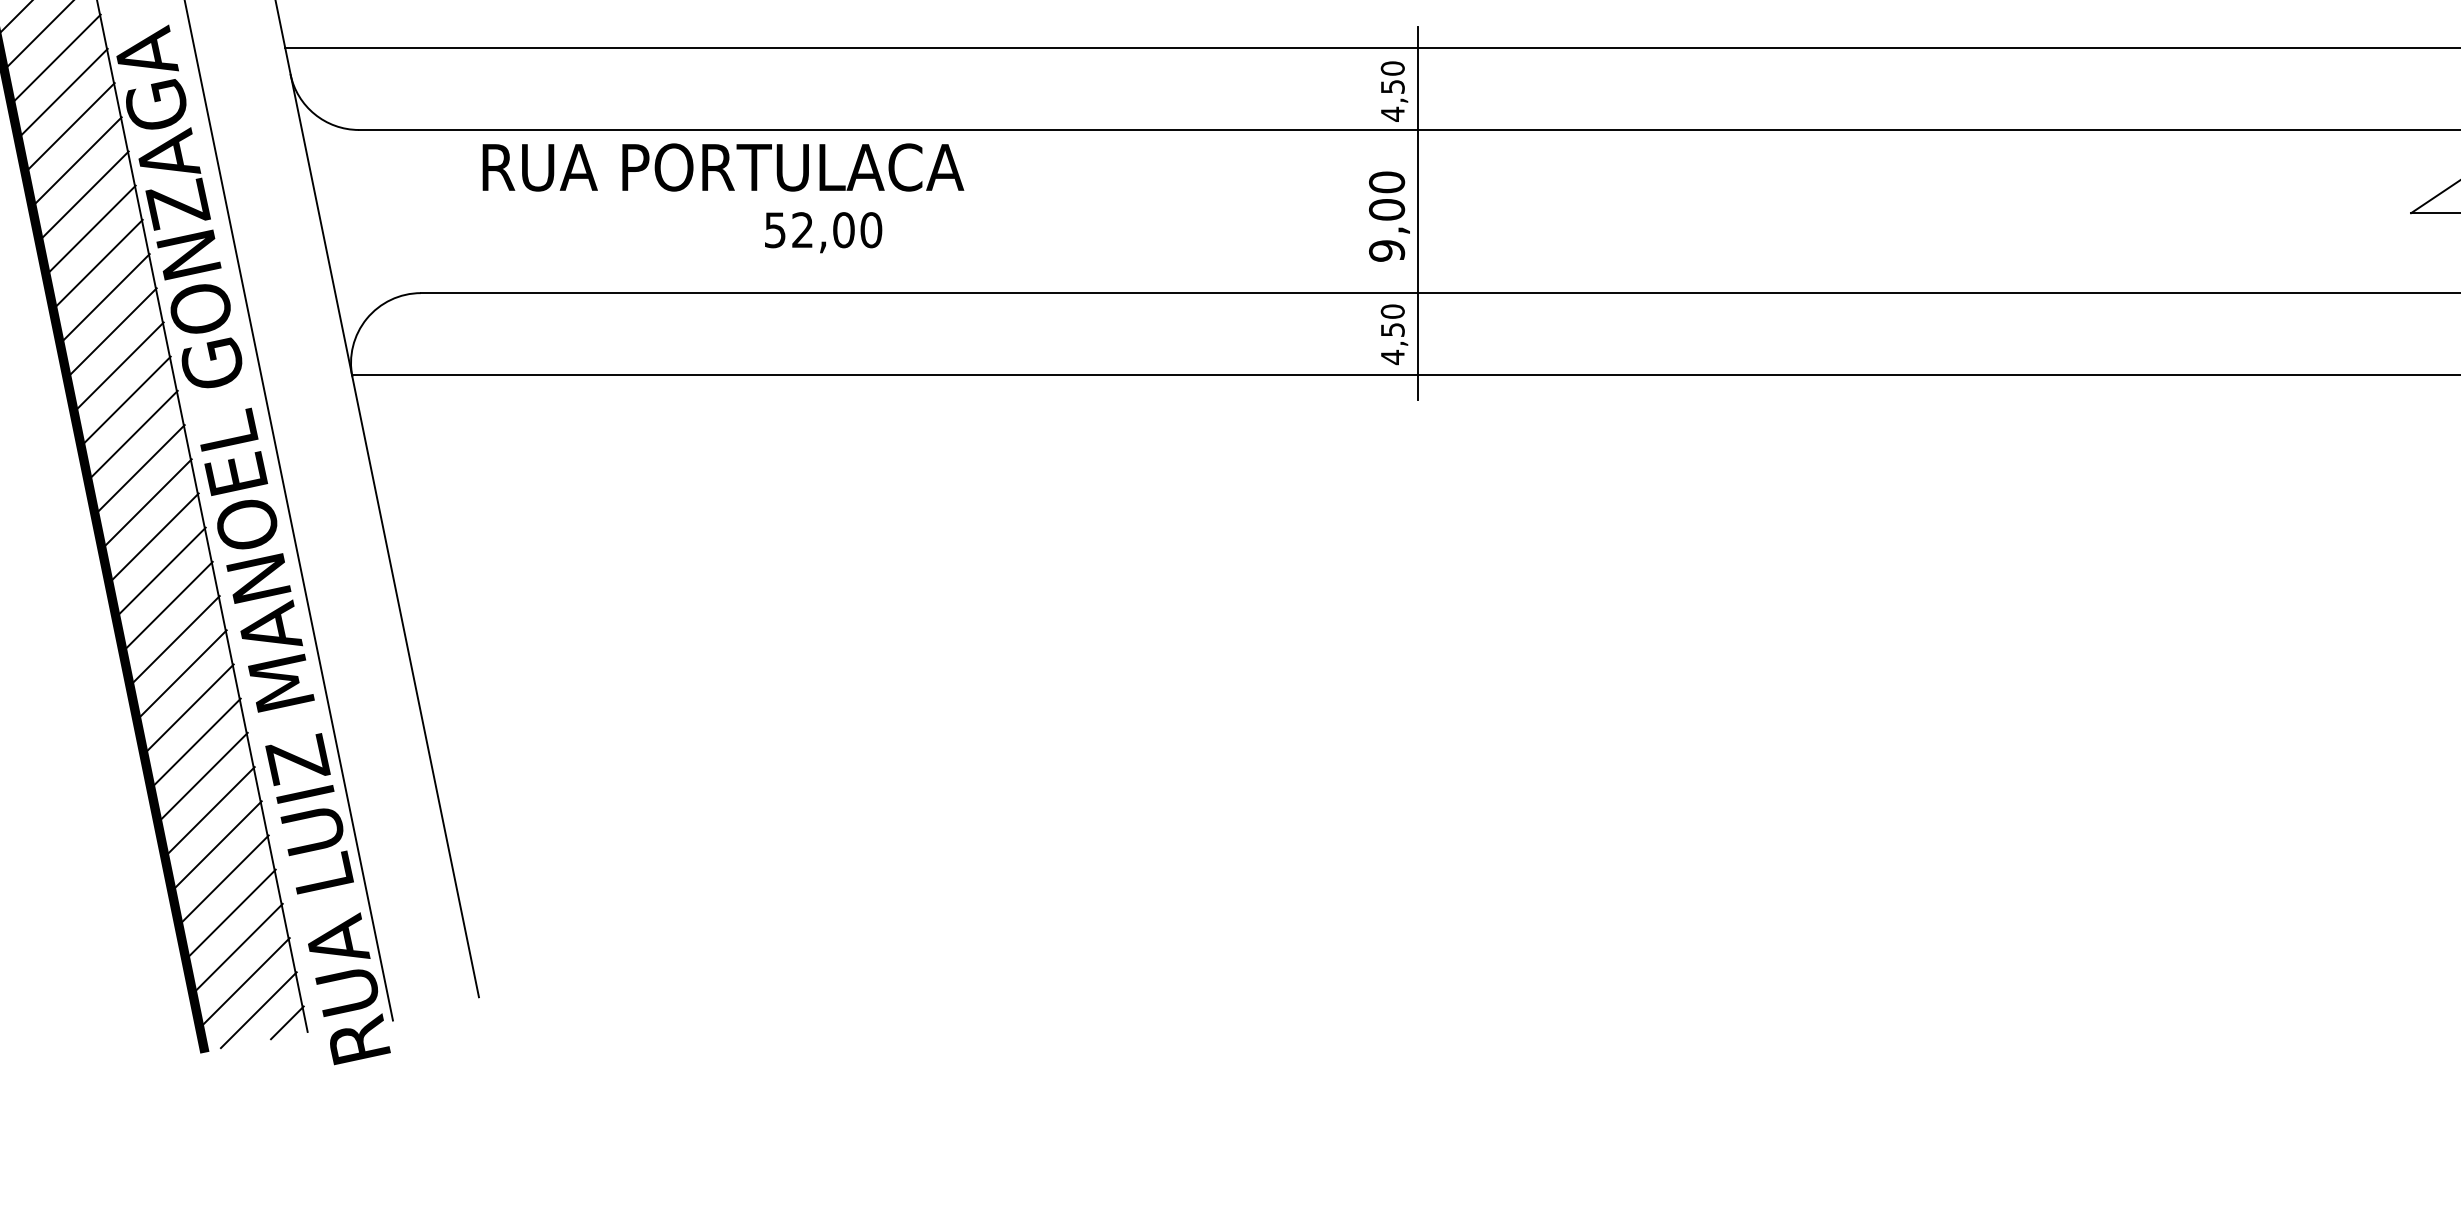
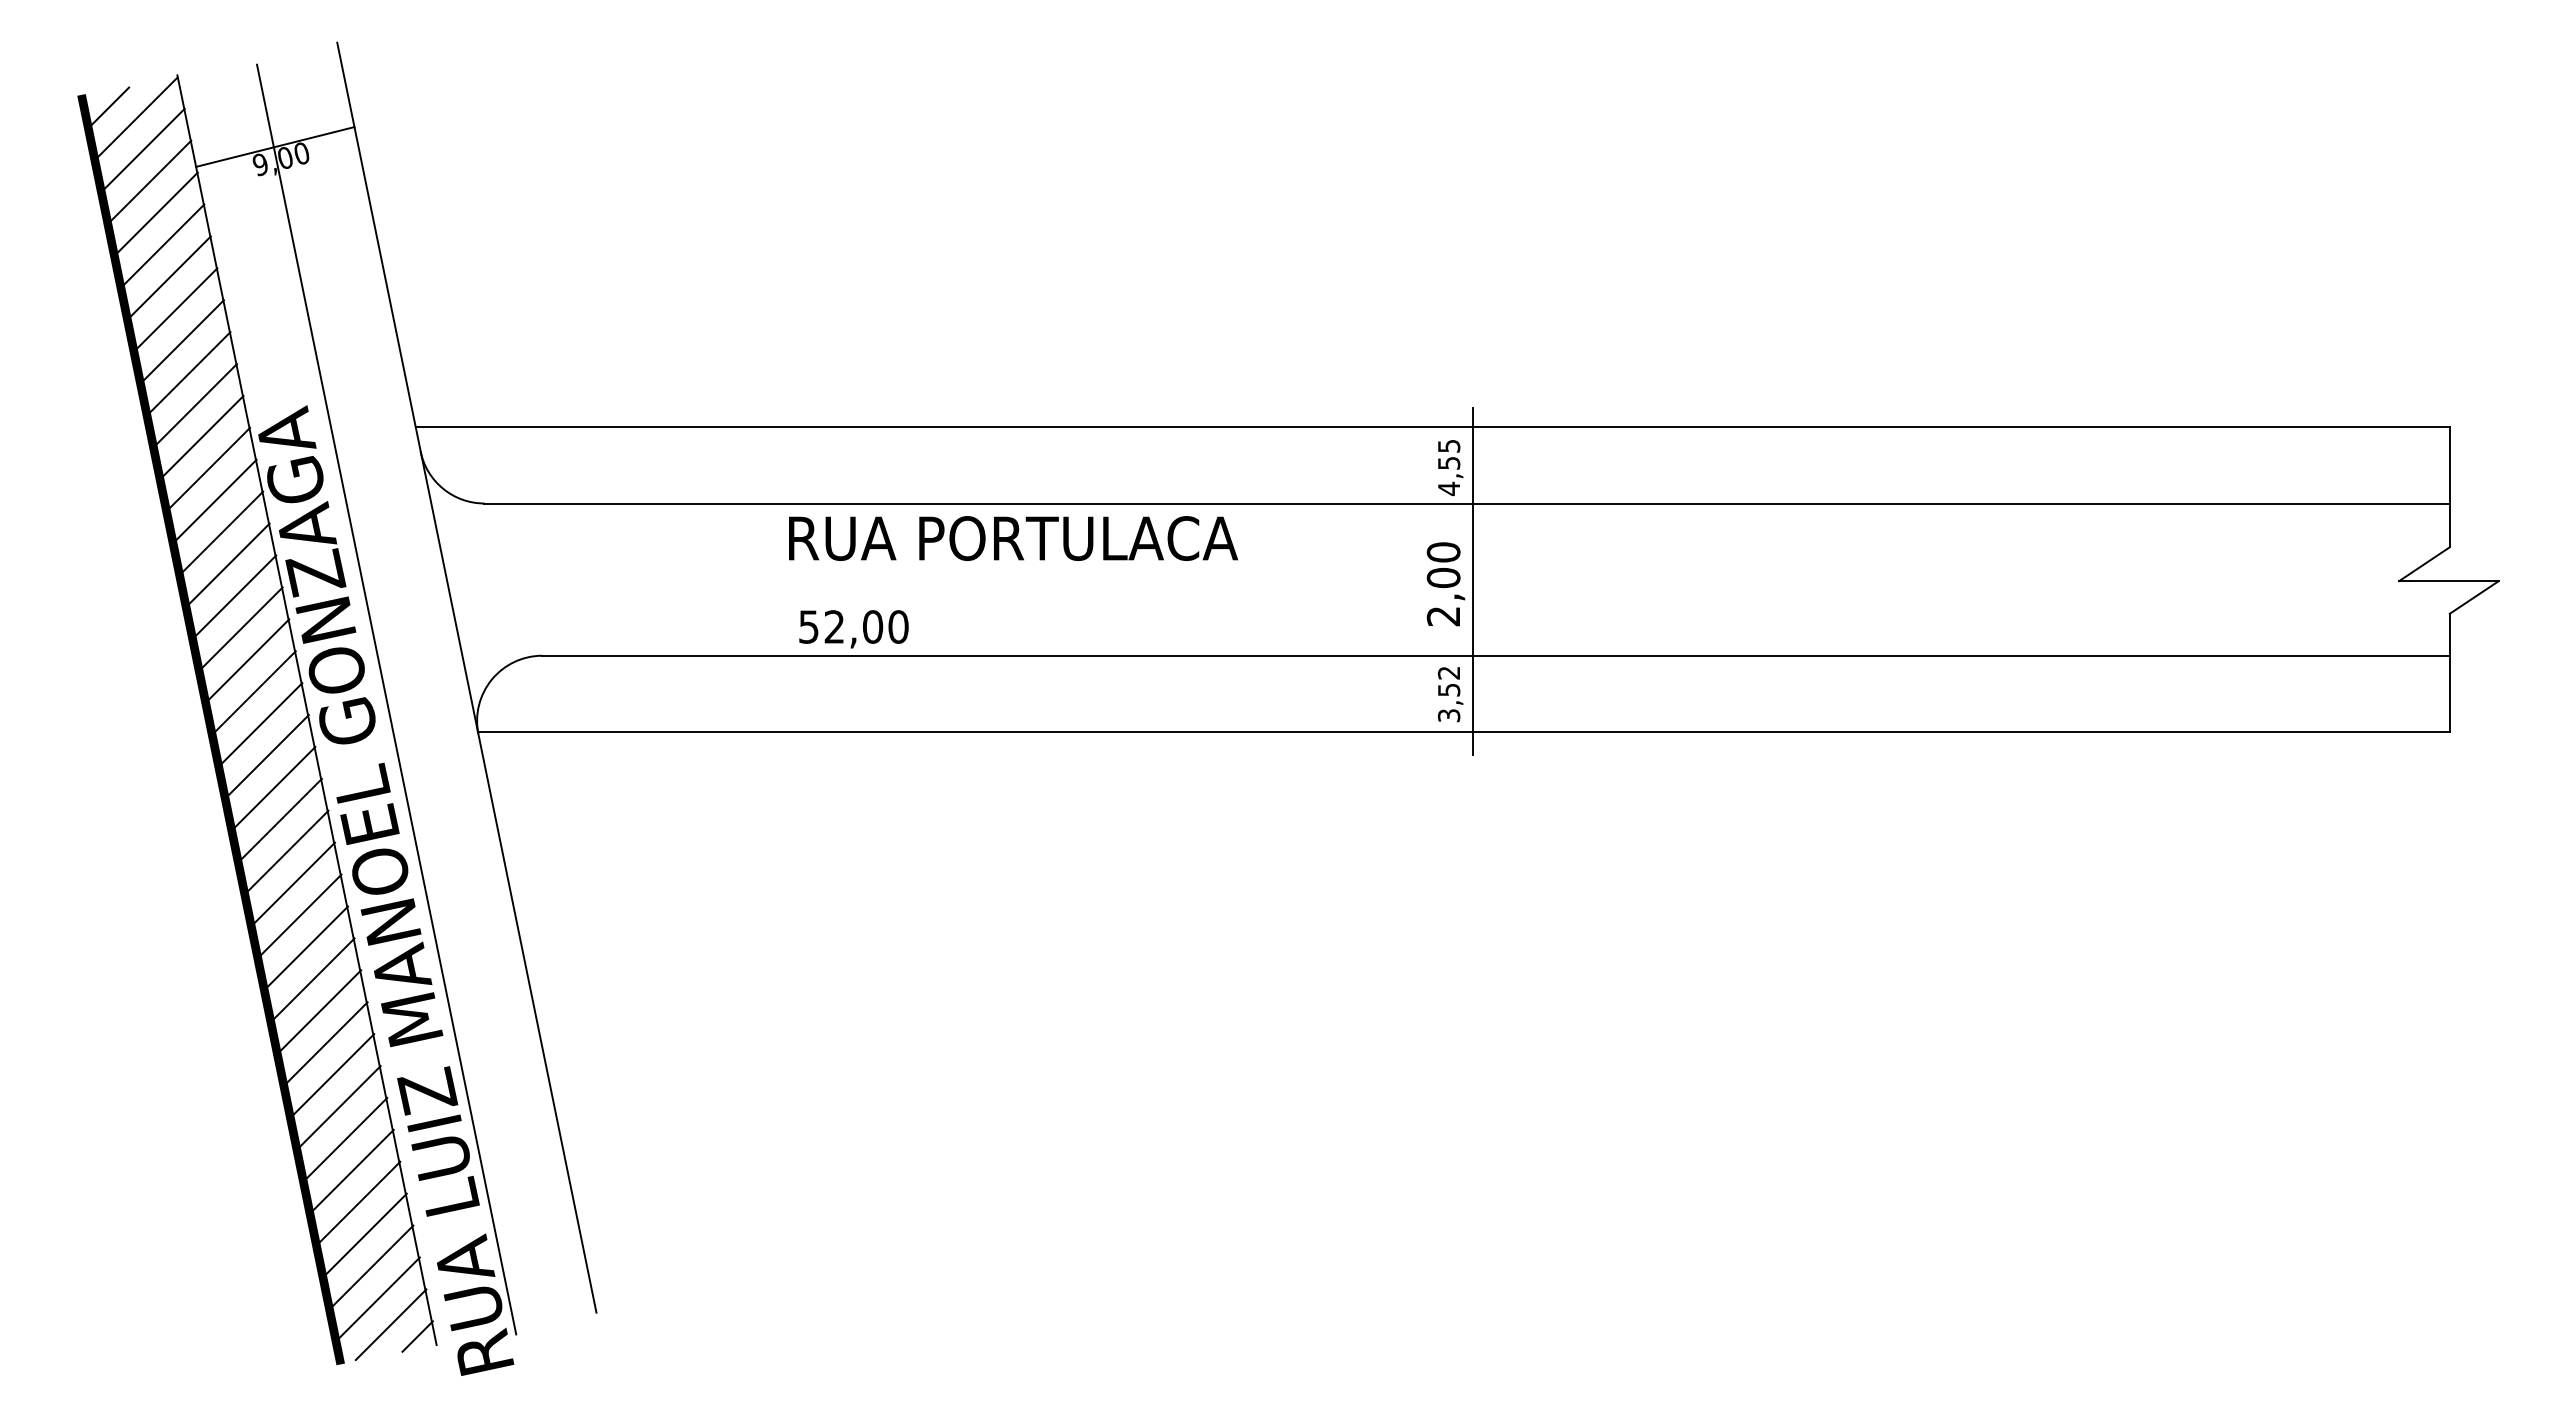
text: (1392, 67) -> (1448, 445), 4,50 -> 4,55
text: (723, 167) -> (1013, 538), moved
text: (823, 232) -> (853, 629), moved
text: (1386, 251) -> (1443, 616), 9,00 -> 2,00
text: (1392, 334) -> (1448, 694), 4,50 -> 3,52

